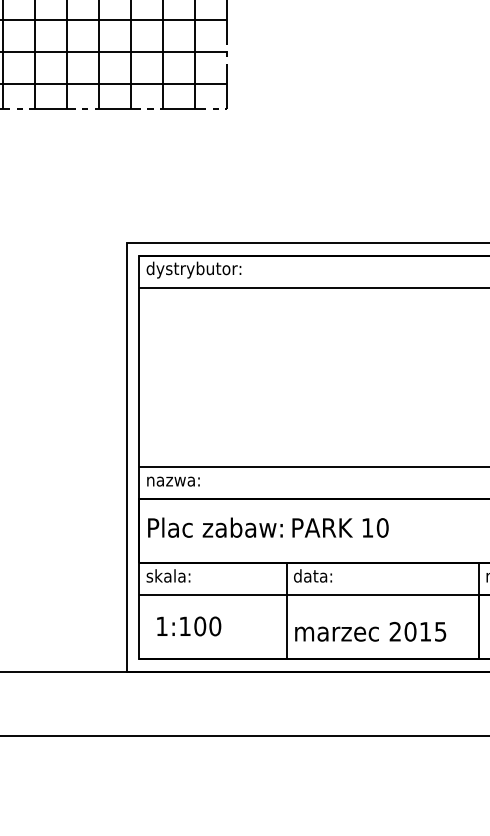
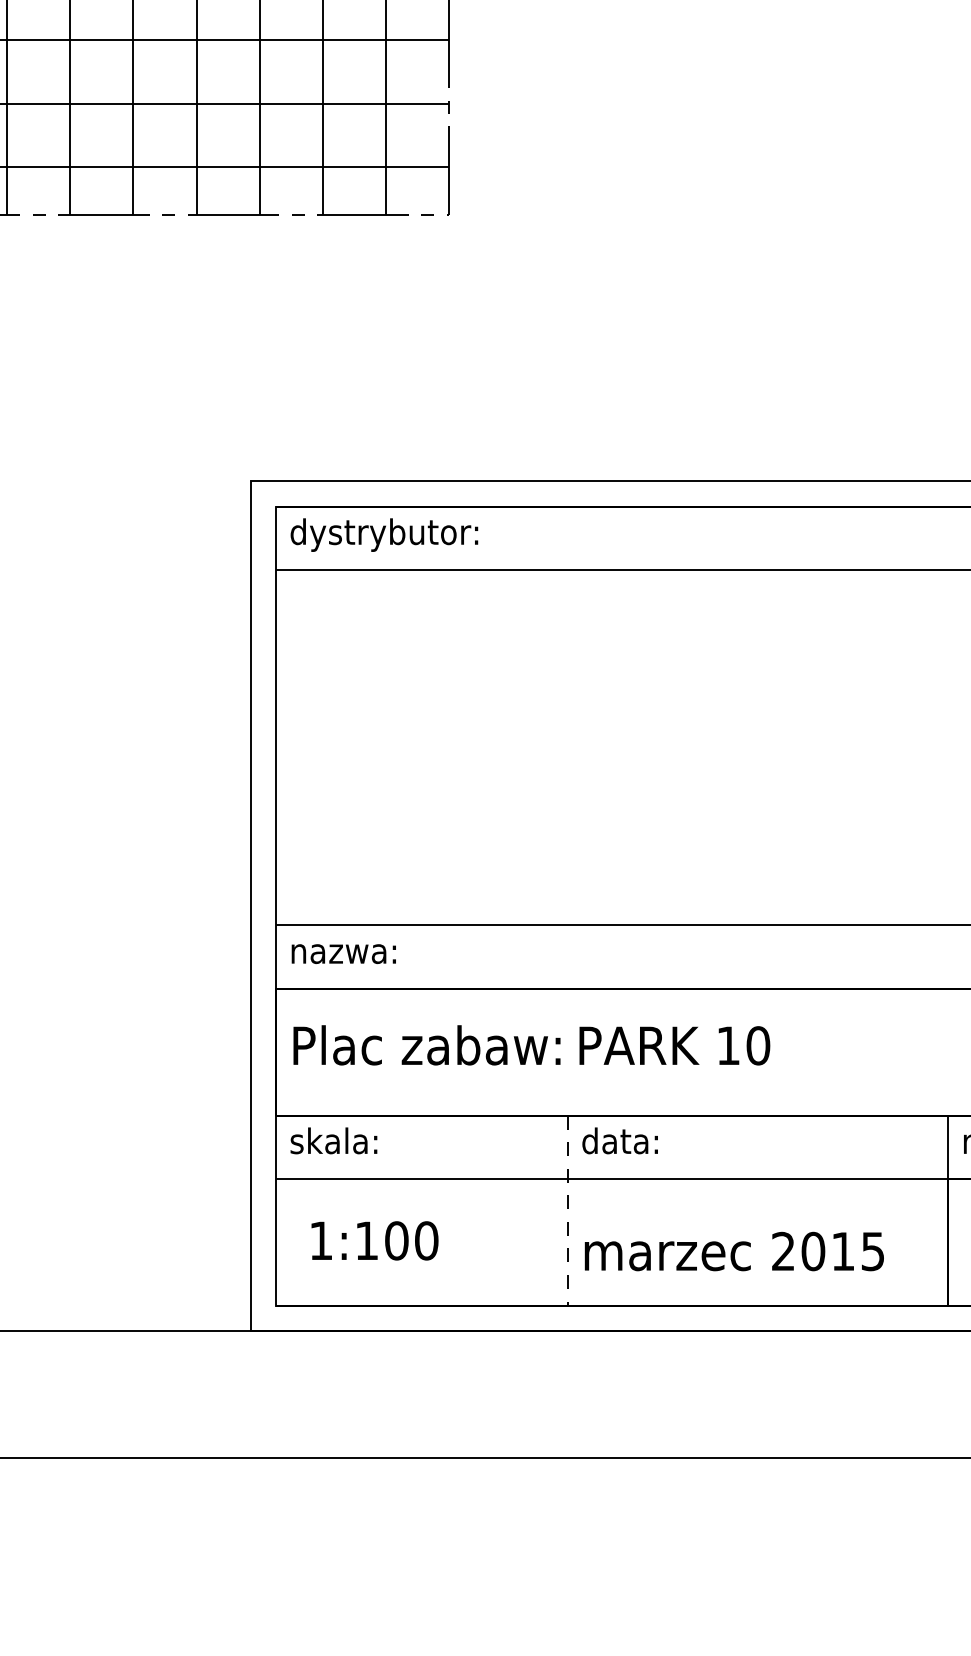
line: (286, 611) -> (567, 1211), solid -> dashed

